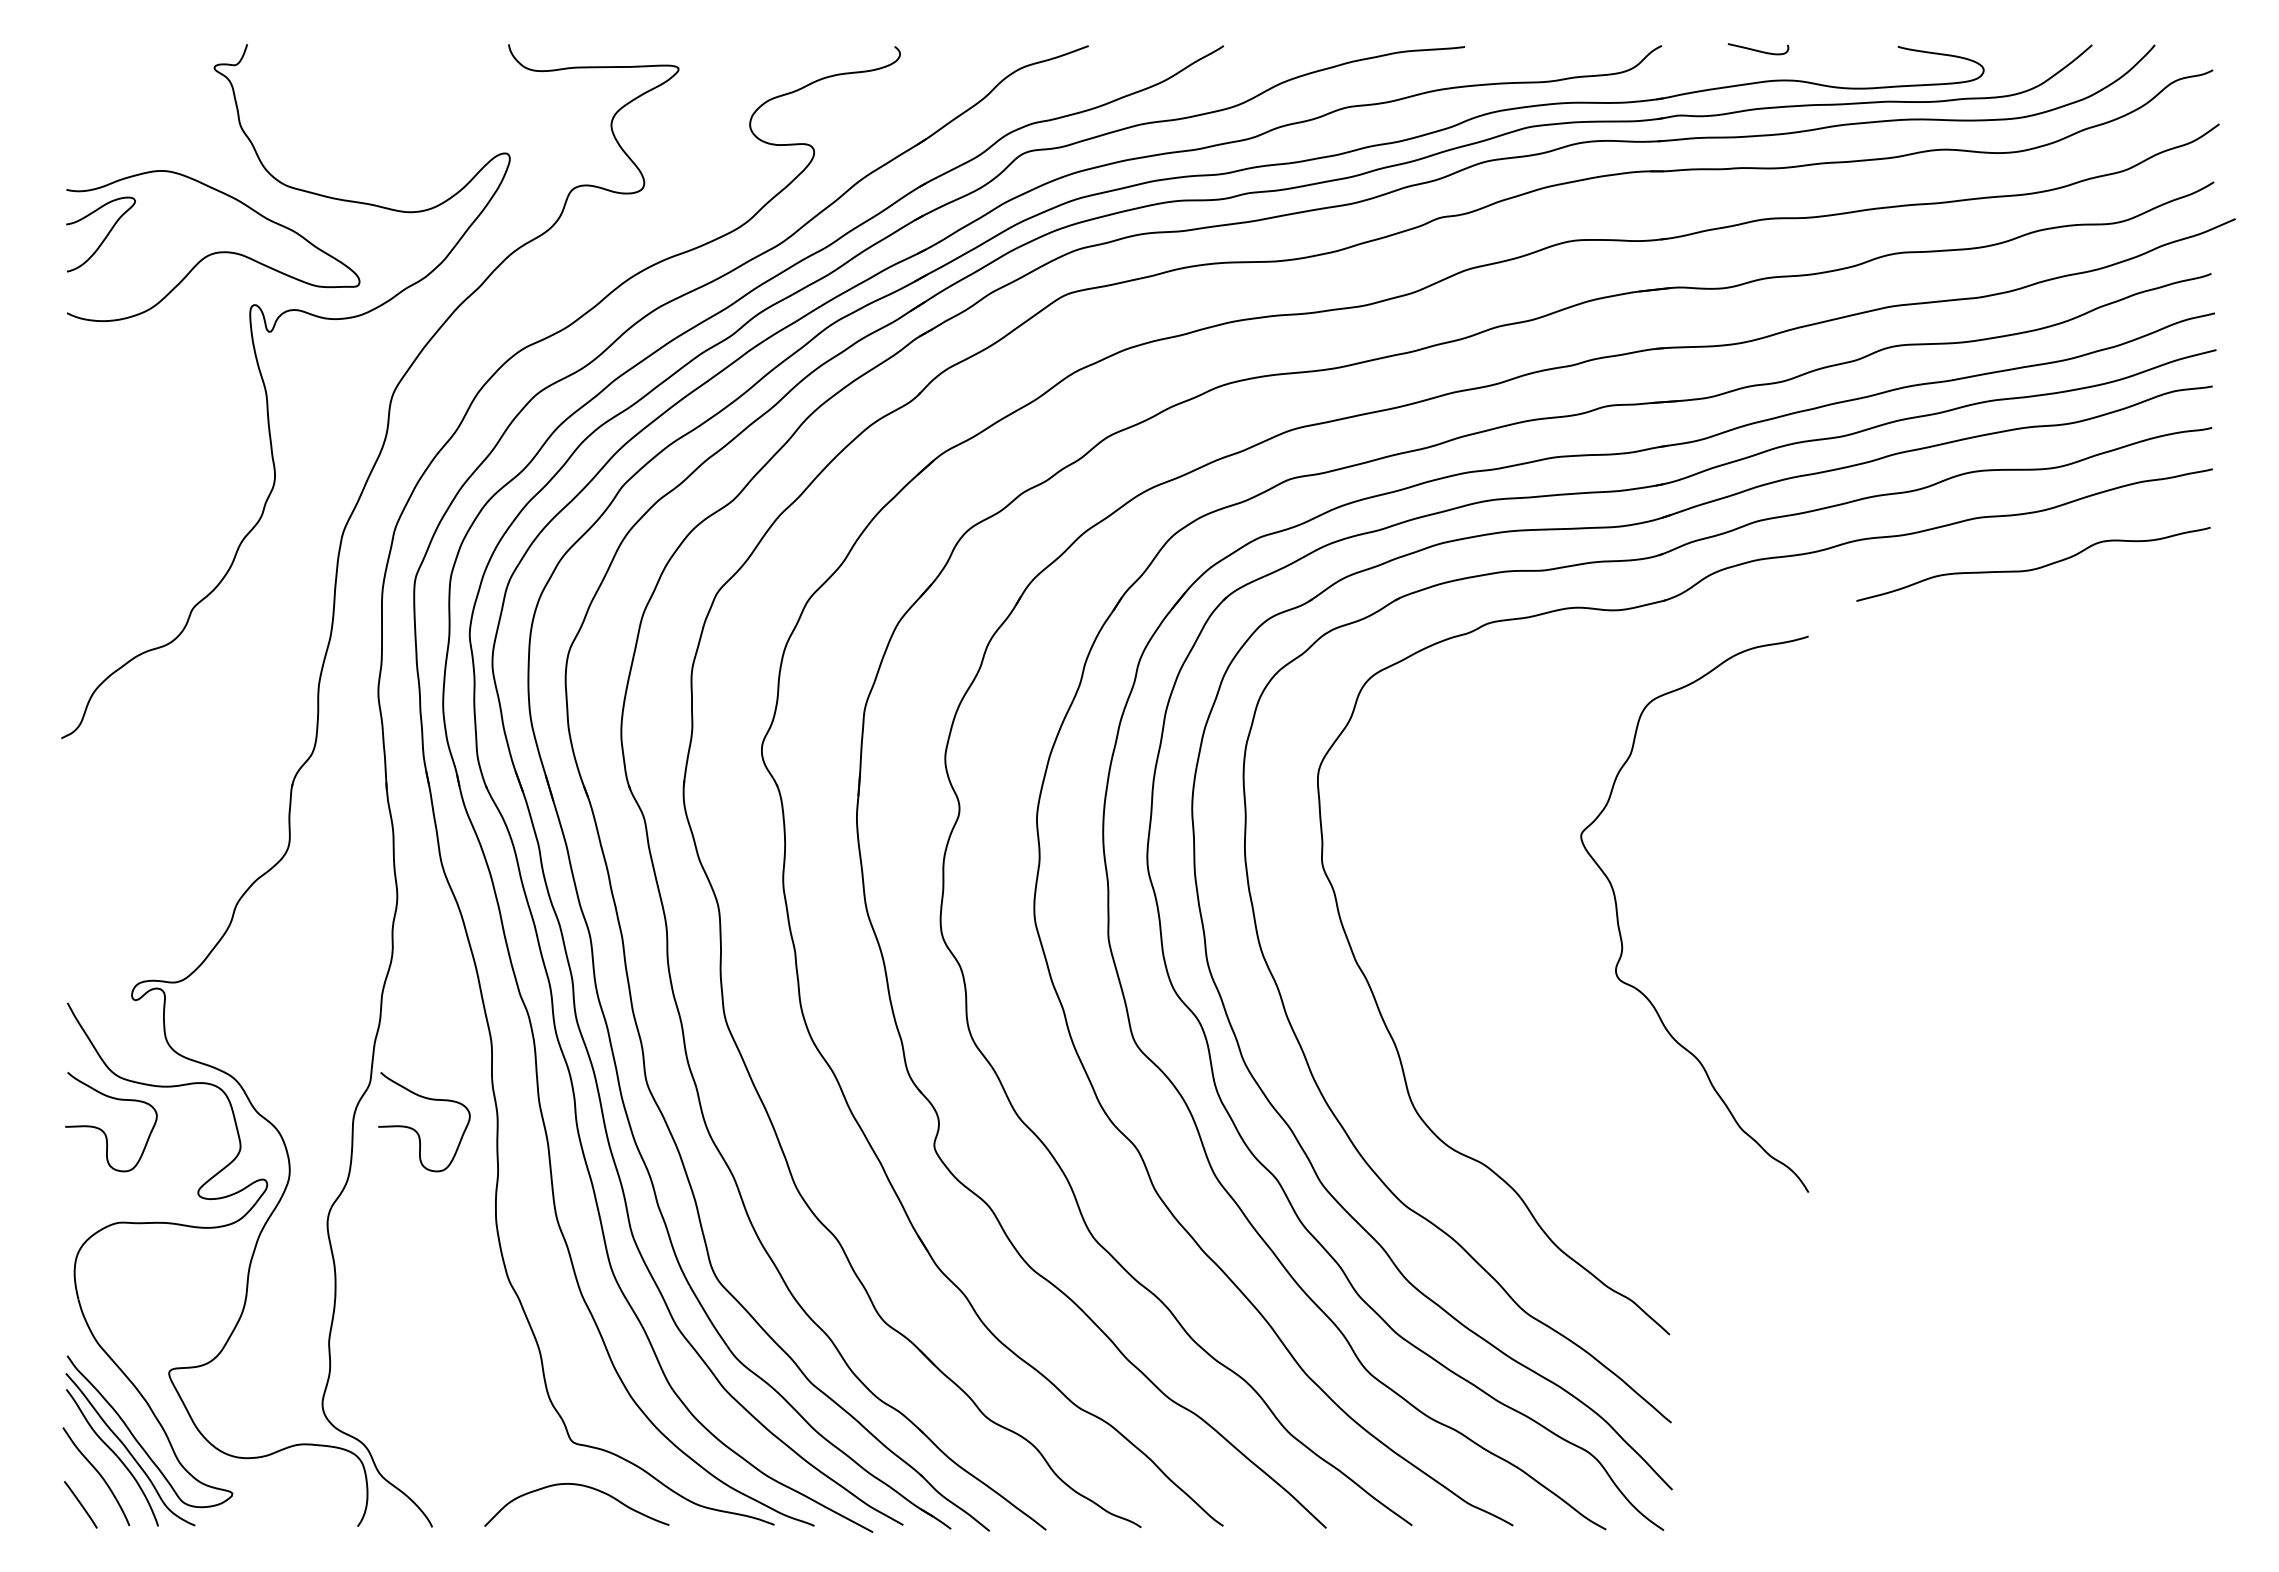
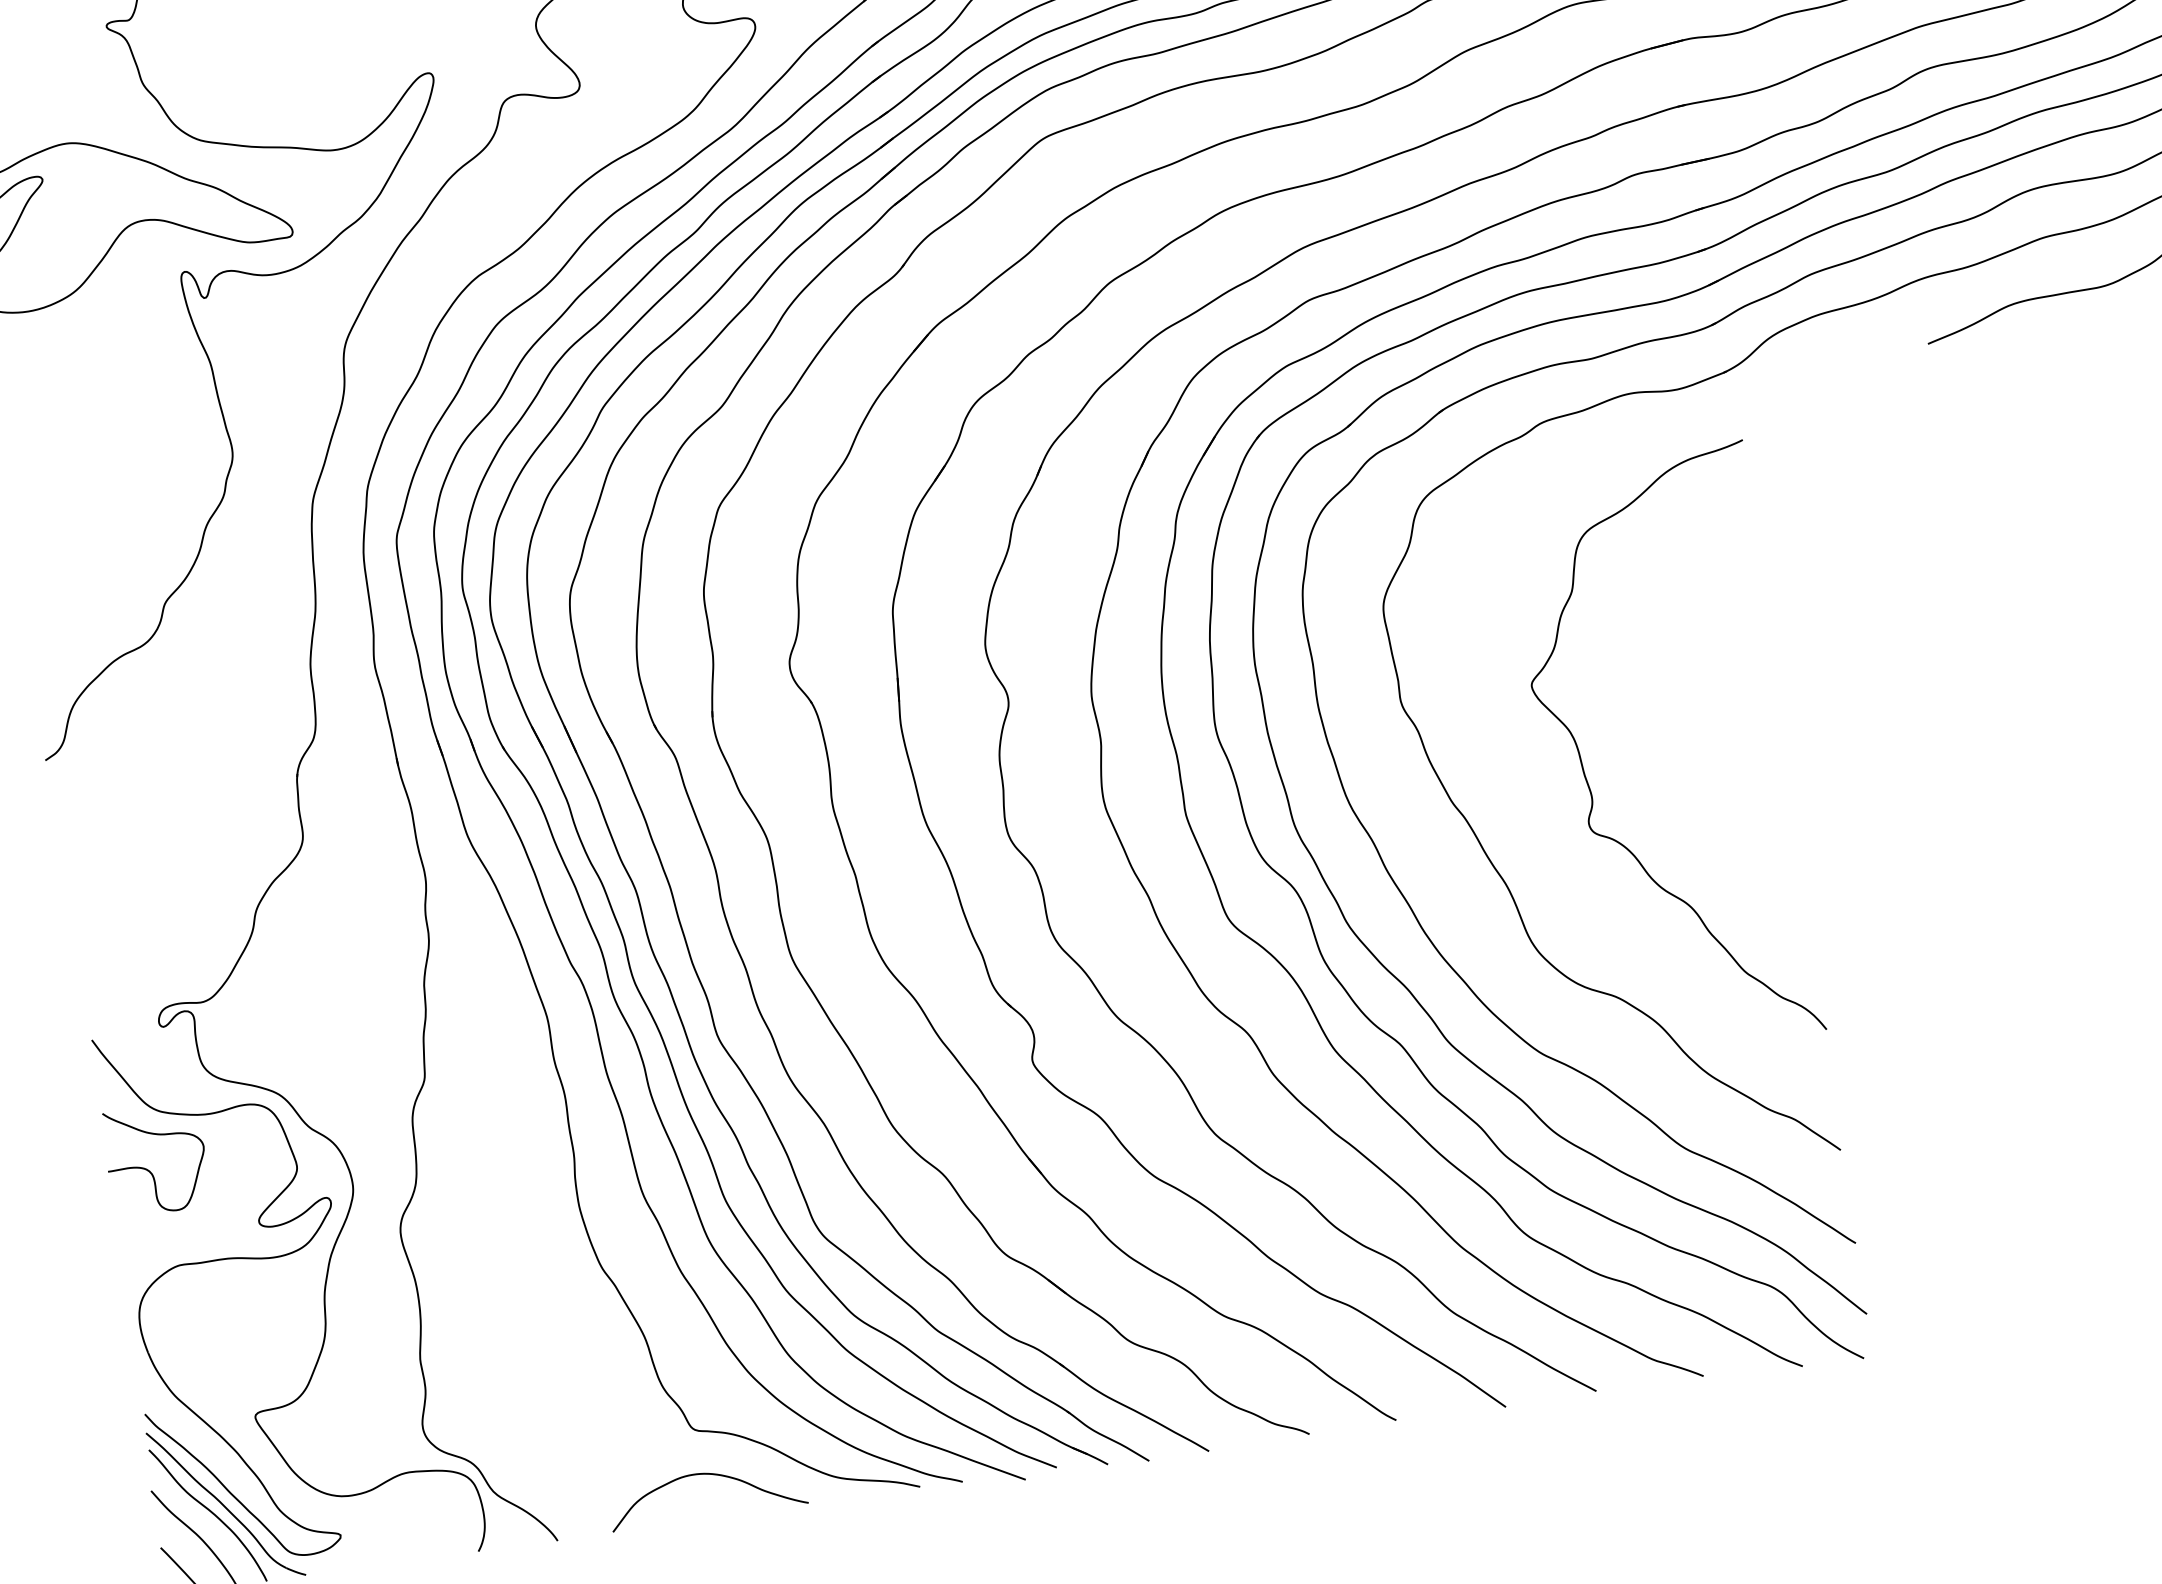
curve: (1620, 929) -> (1587, 779), moved
curve: (416, 1130) -> (481, 1122), removed

